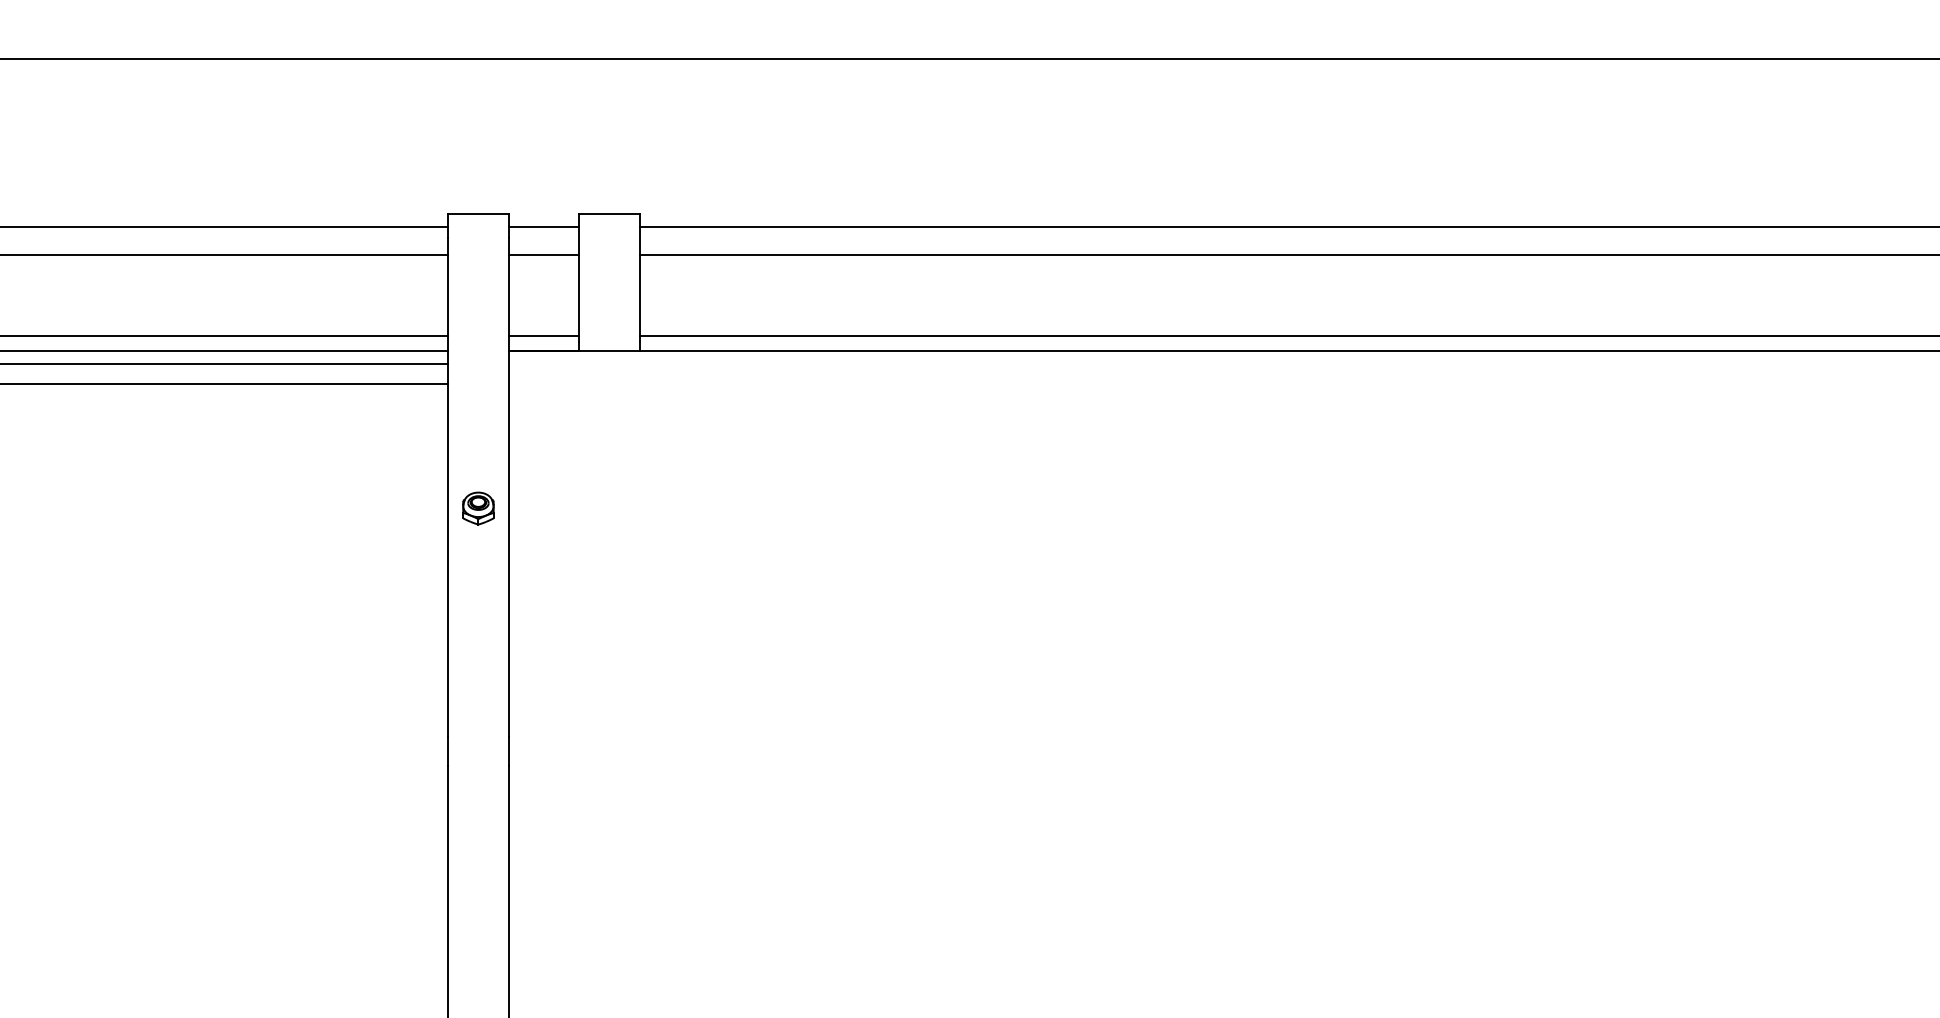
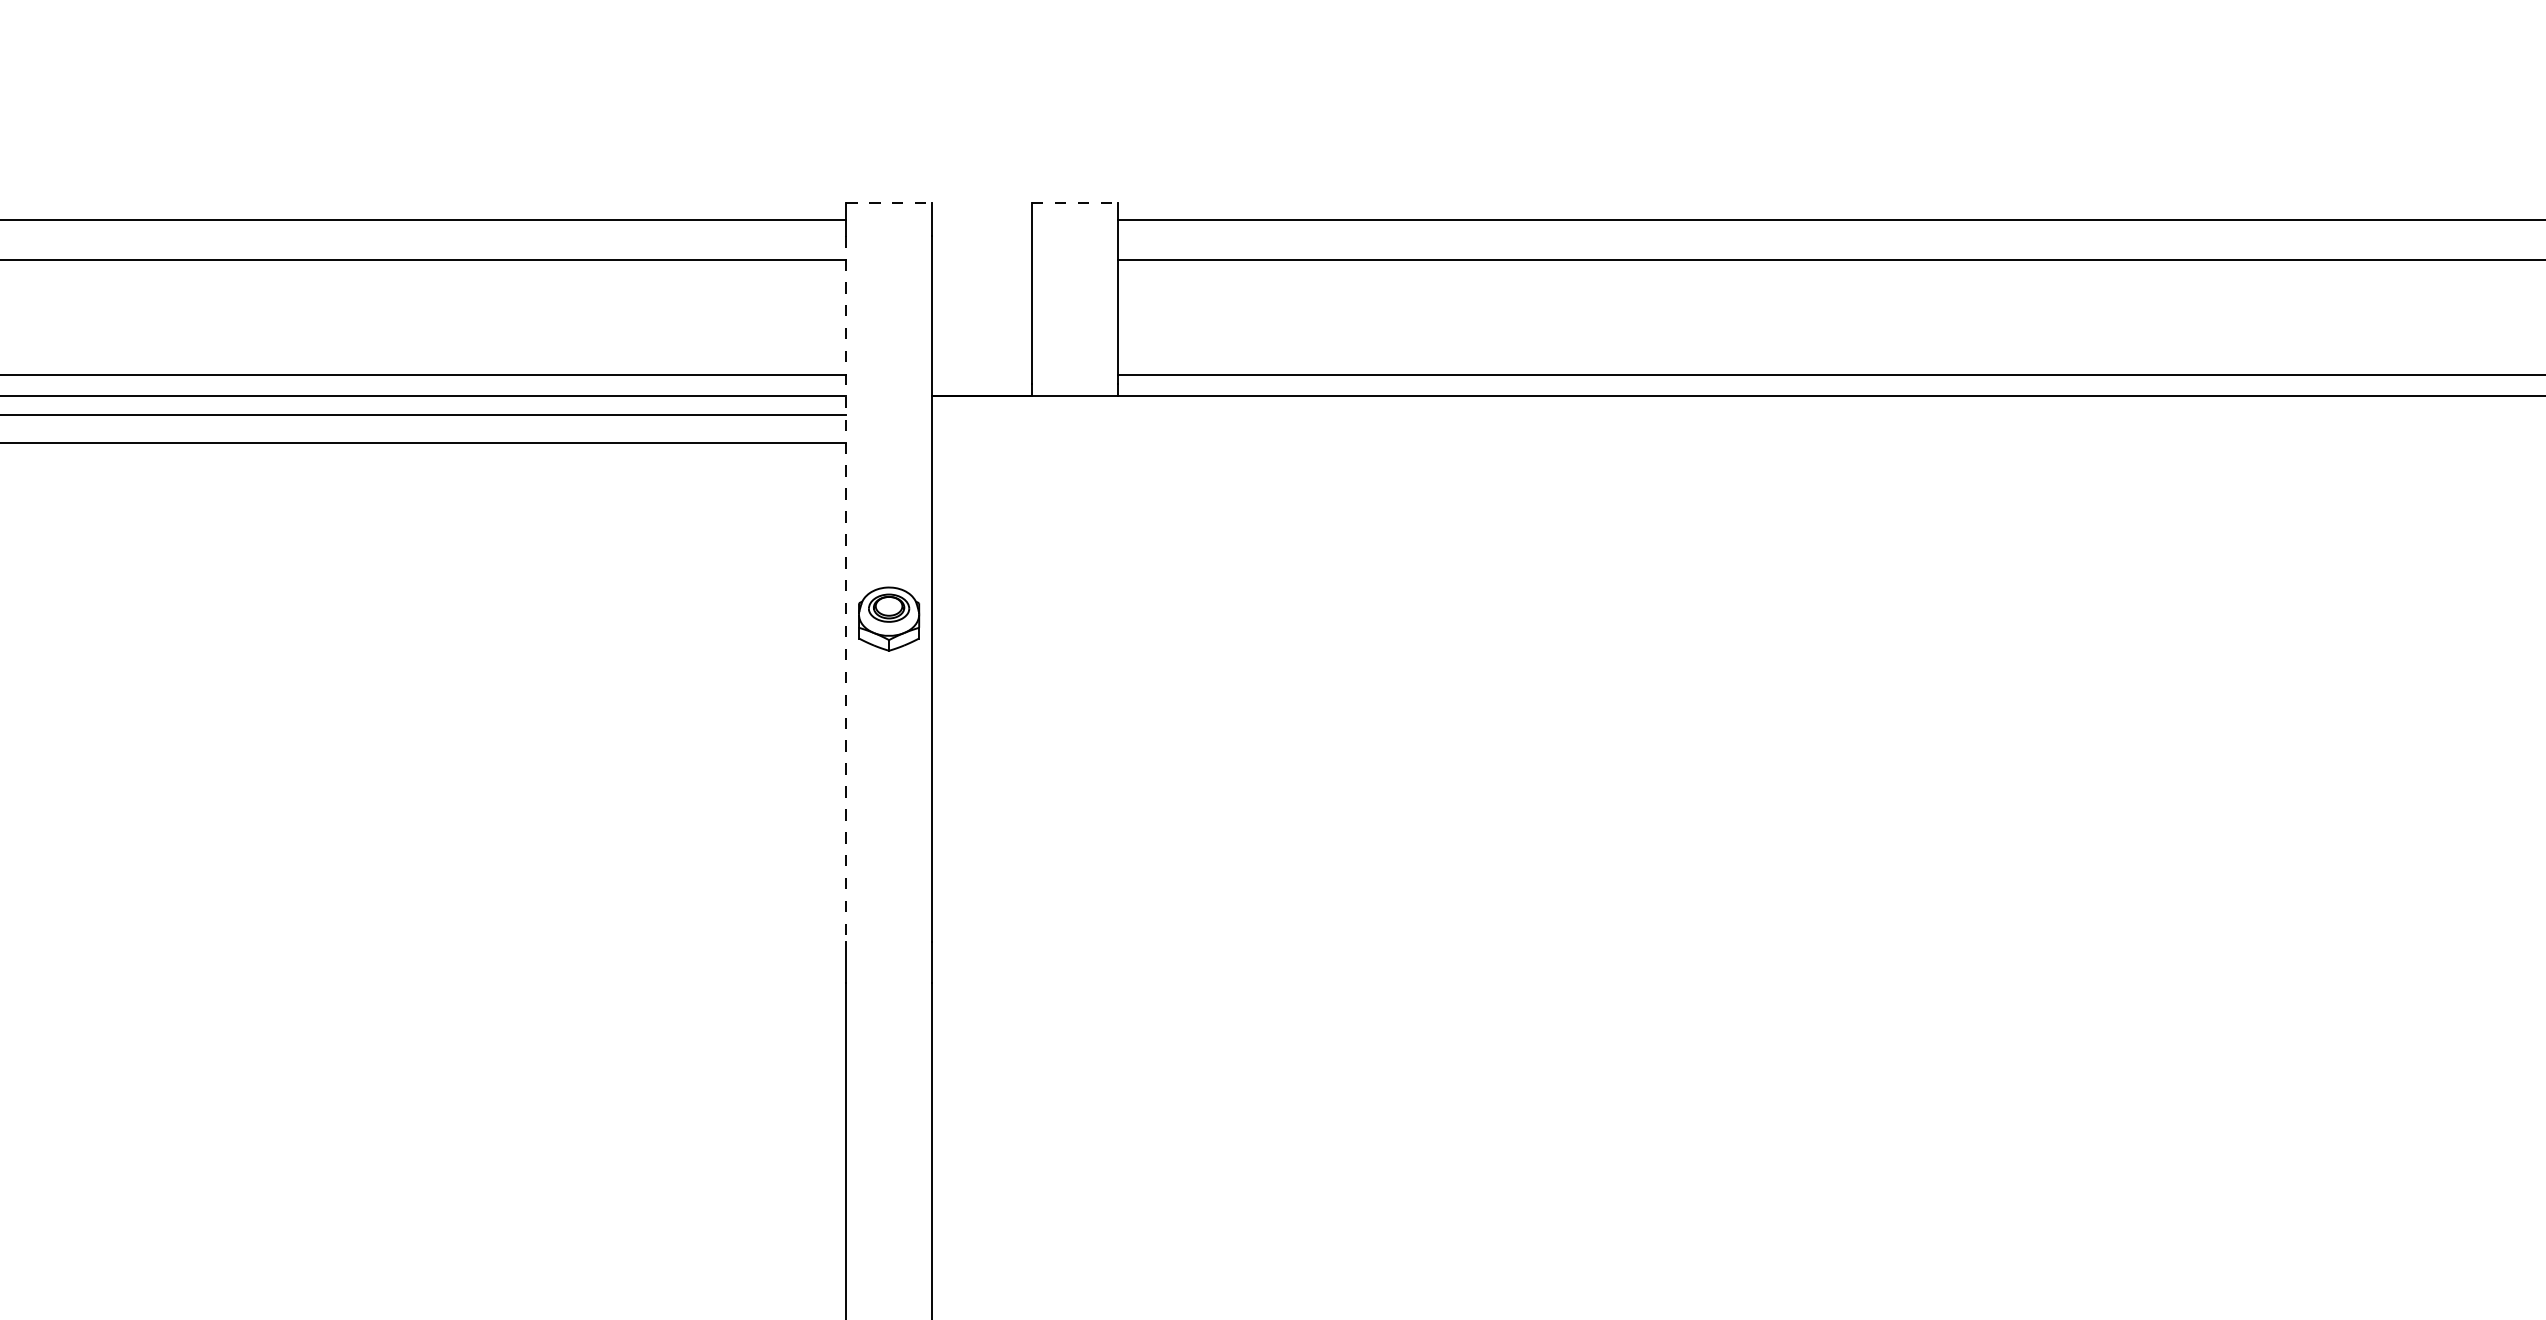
line: (478, 214) -> (889, 203), solid -> dashed
line: (610, 214) -> (1075, 203), solid -> dashed
line: (543, 226) -> (981, 220), removed
line: (543, 254) -> (981, 259), removed
line: (543, 335) -> (981, 374), removed
line: (448, 487) -> (846, 589), solid -> dashed
part: (478, 508) -> (889, 618), size x1.4

